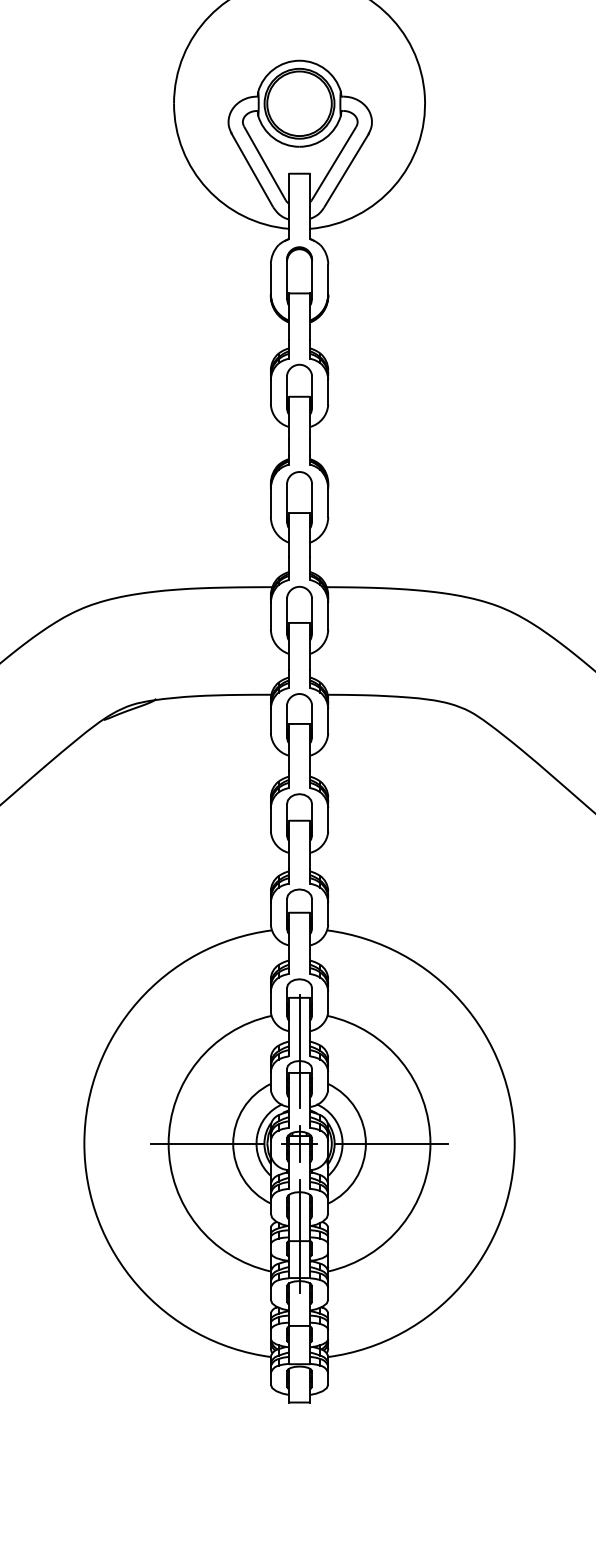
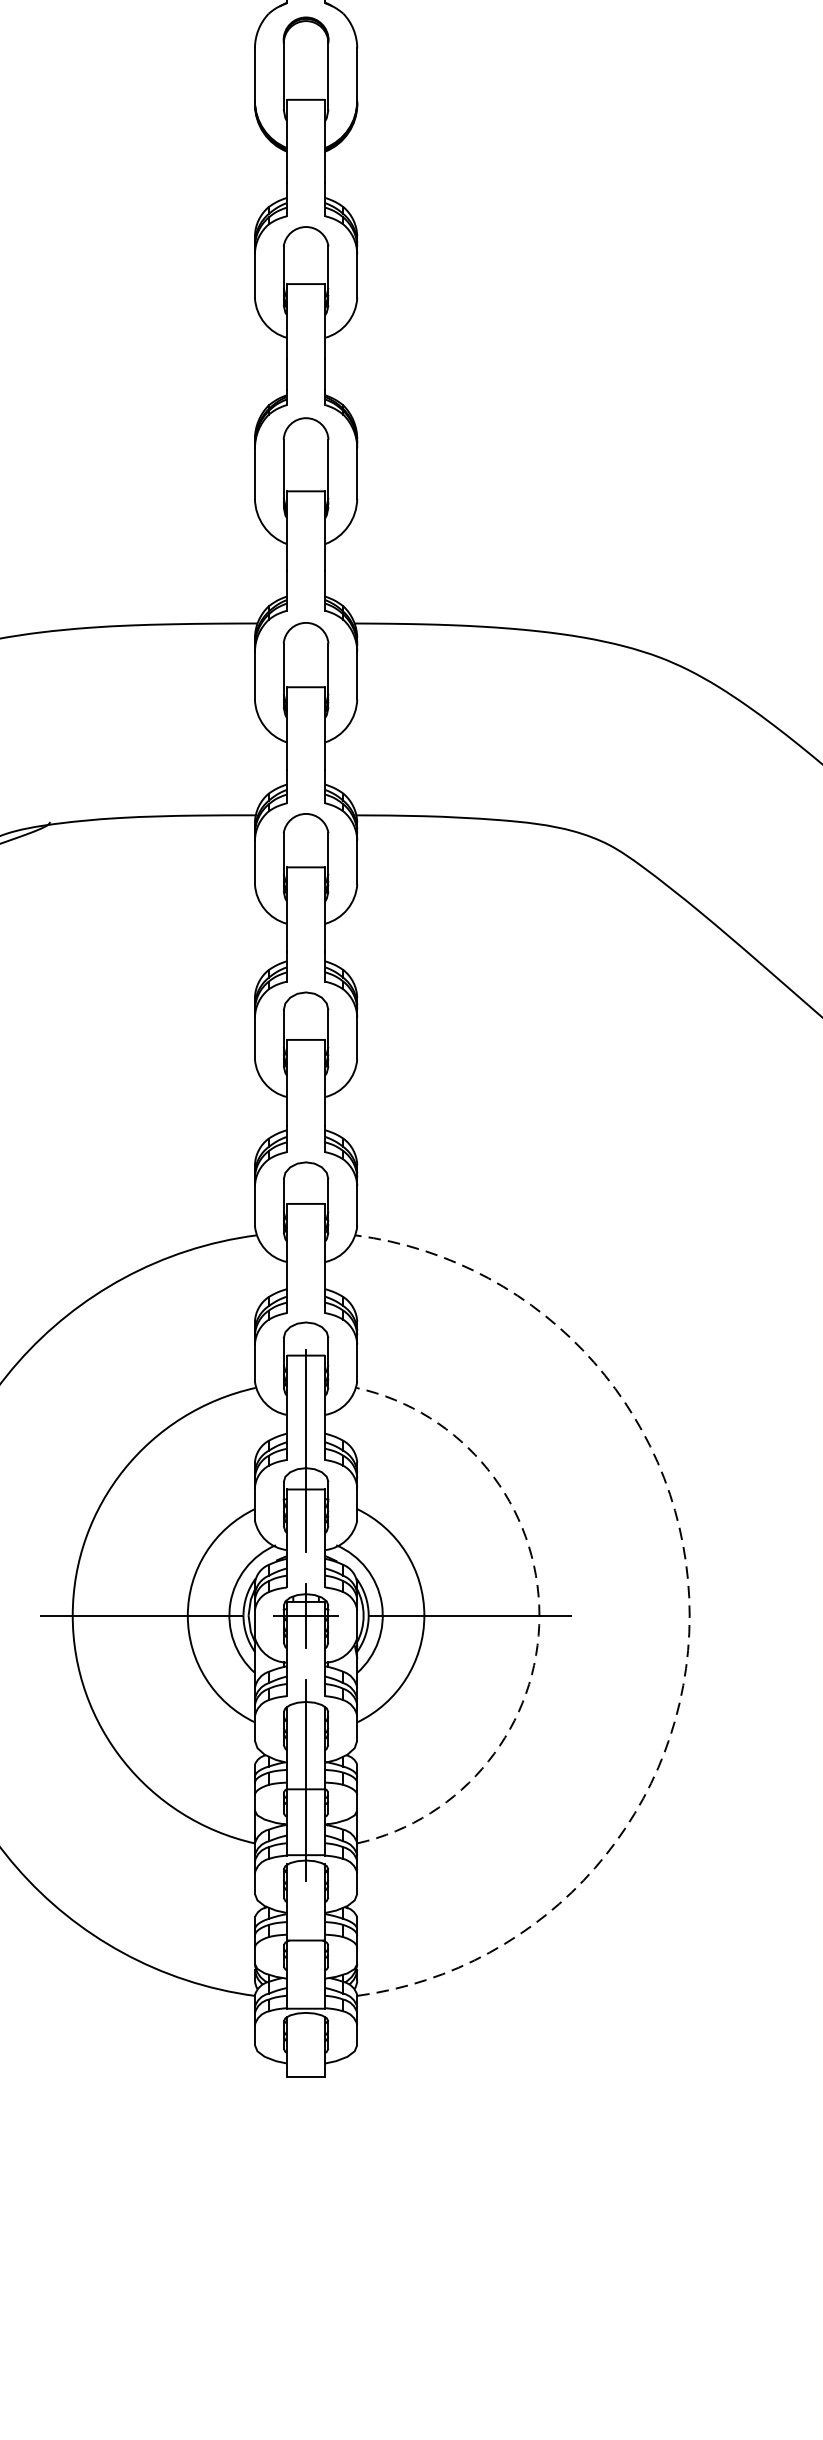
arc: (430, 1143) -> (539, 1615), solid -> dashed
arc: (514, 1143) -> (689, 1615), solid -> dashed

